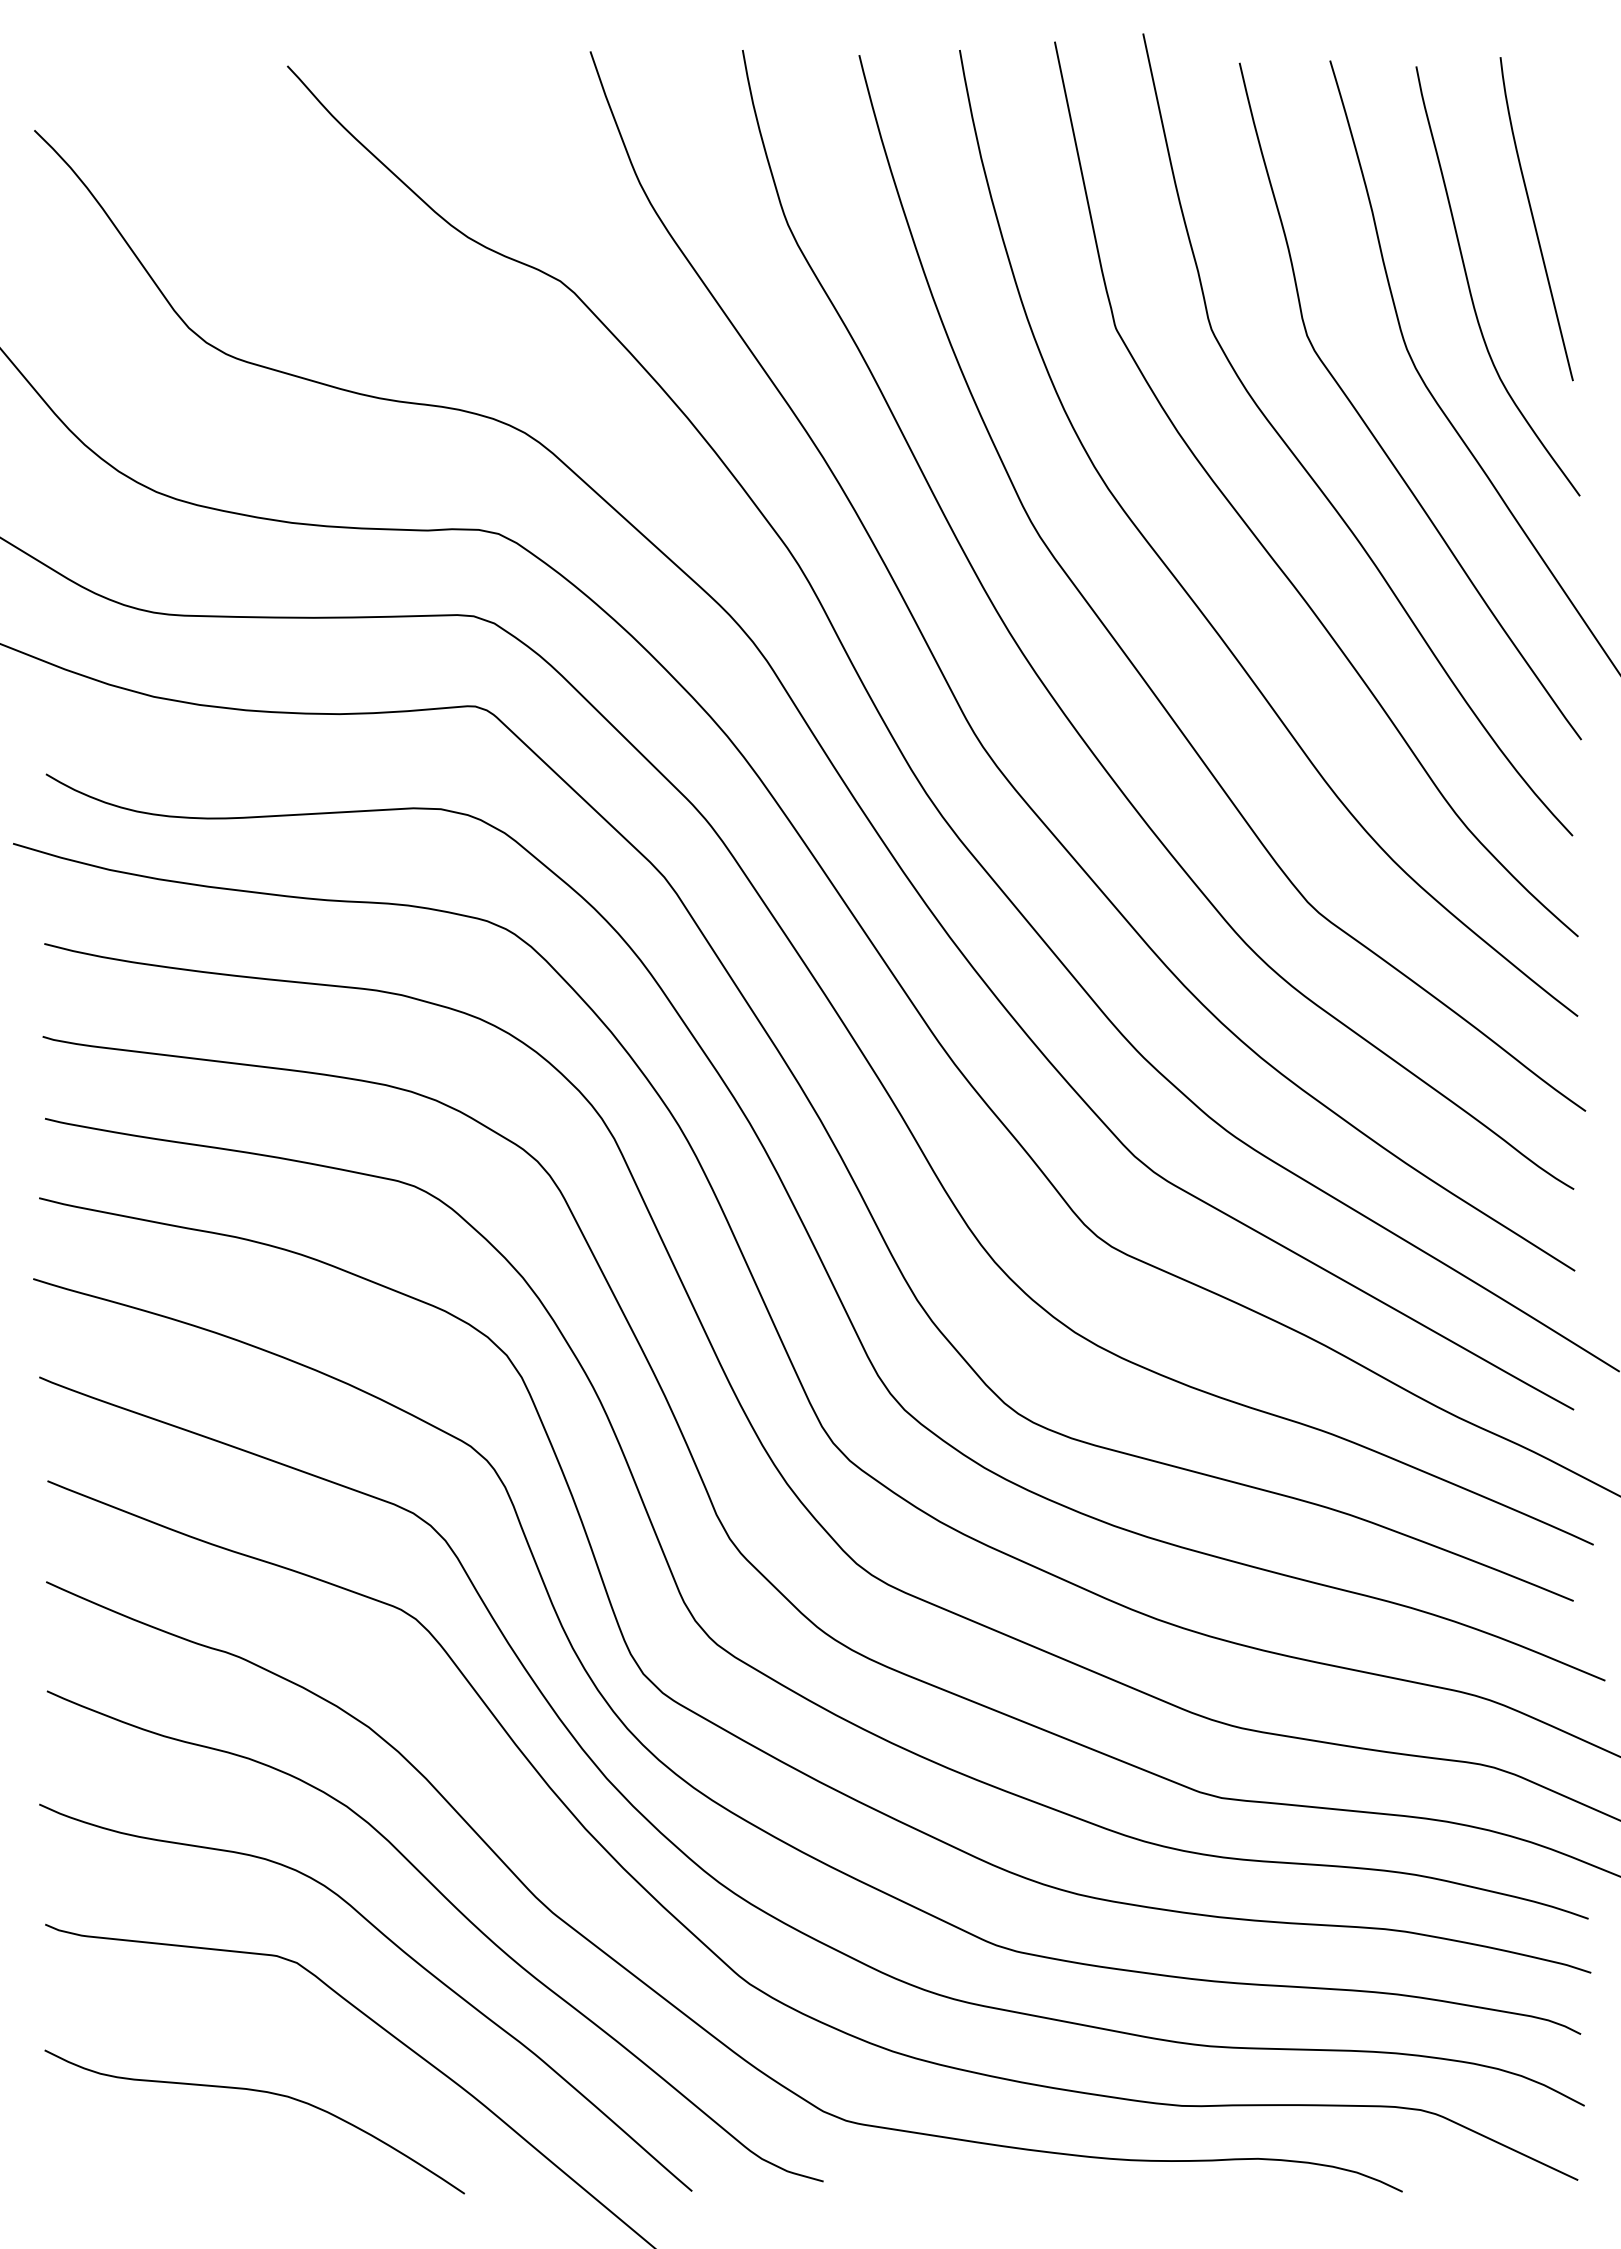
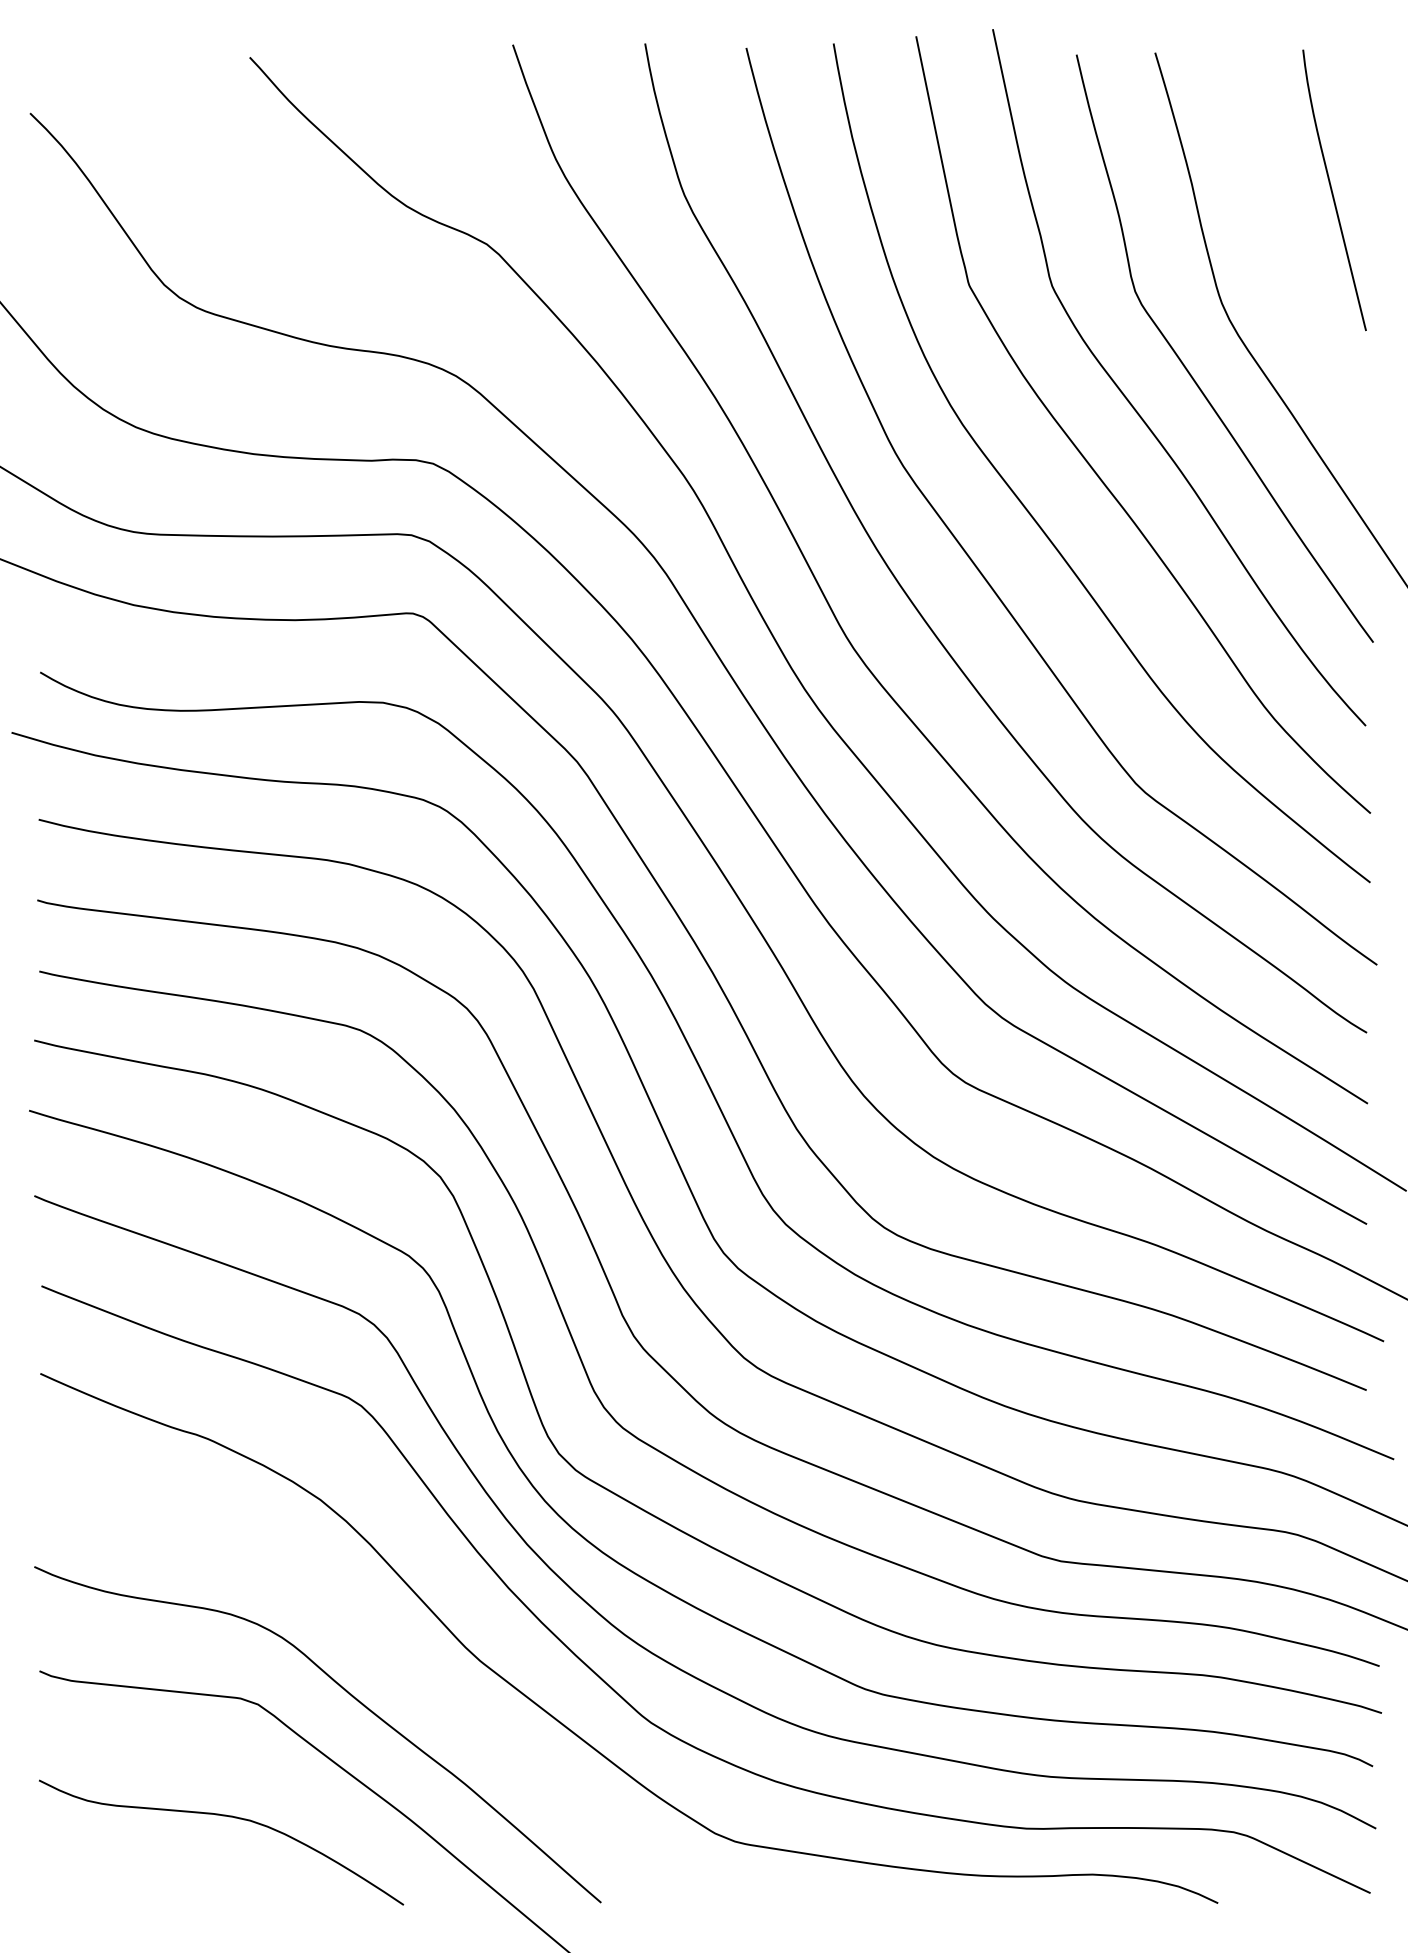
curve: (1470, 288) -> (1277, 250), removed
curve: (458, 1911) -> (398, 1659), removed

